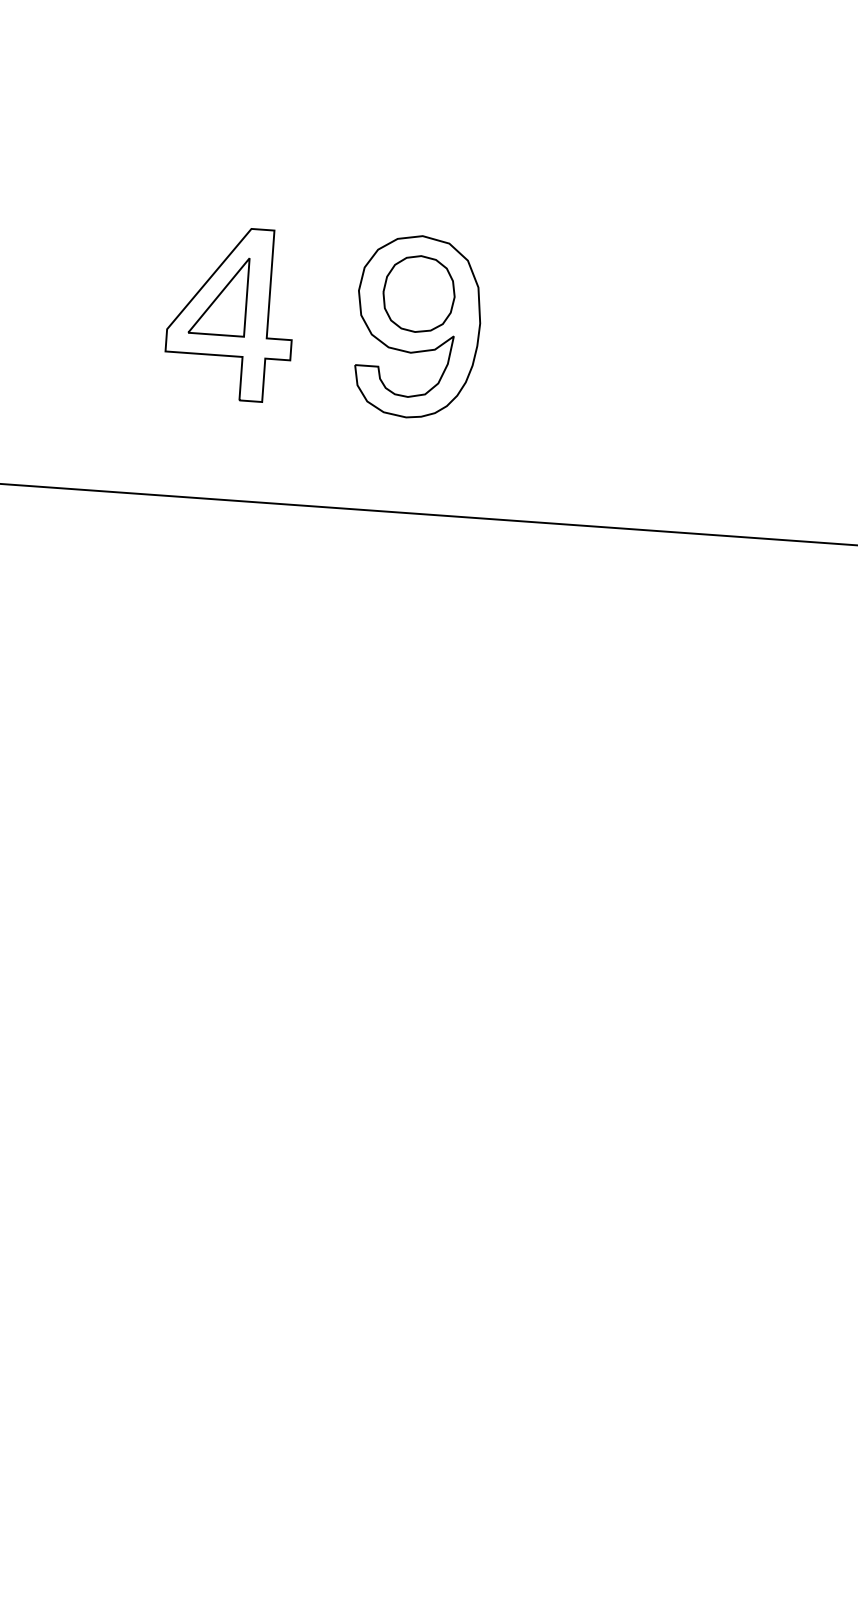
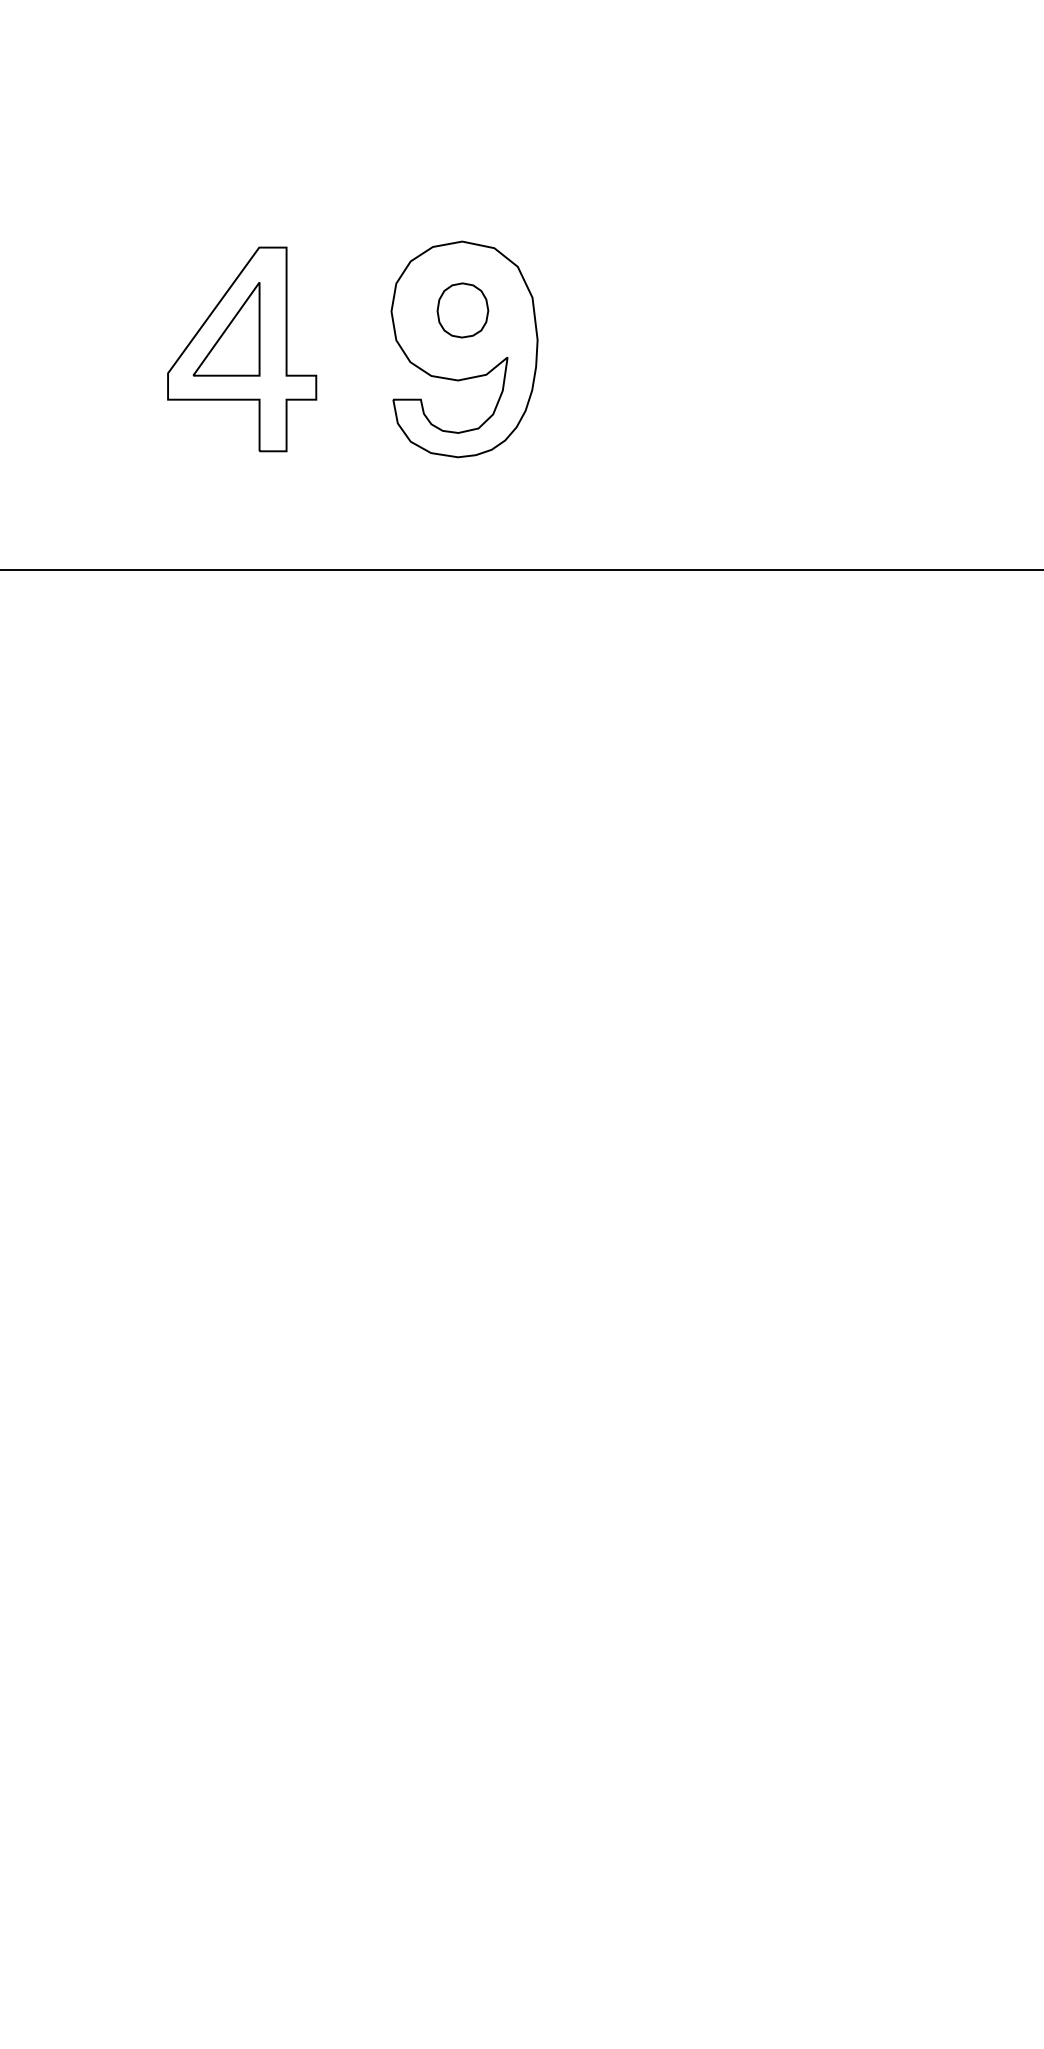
part: (418, 294) -> (462, 310), size x0.6

